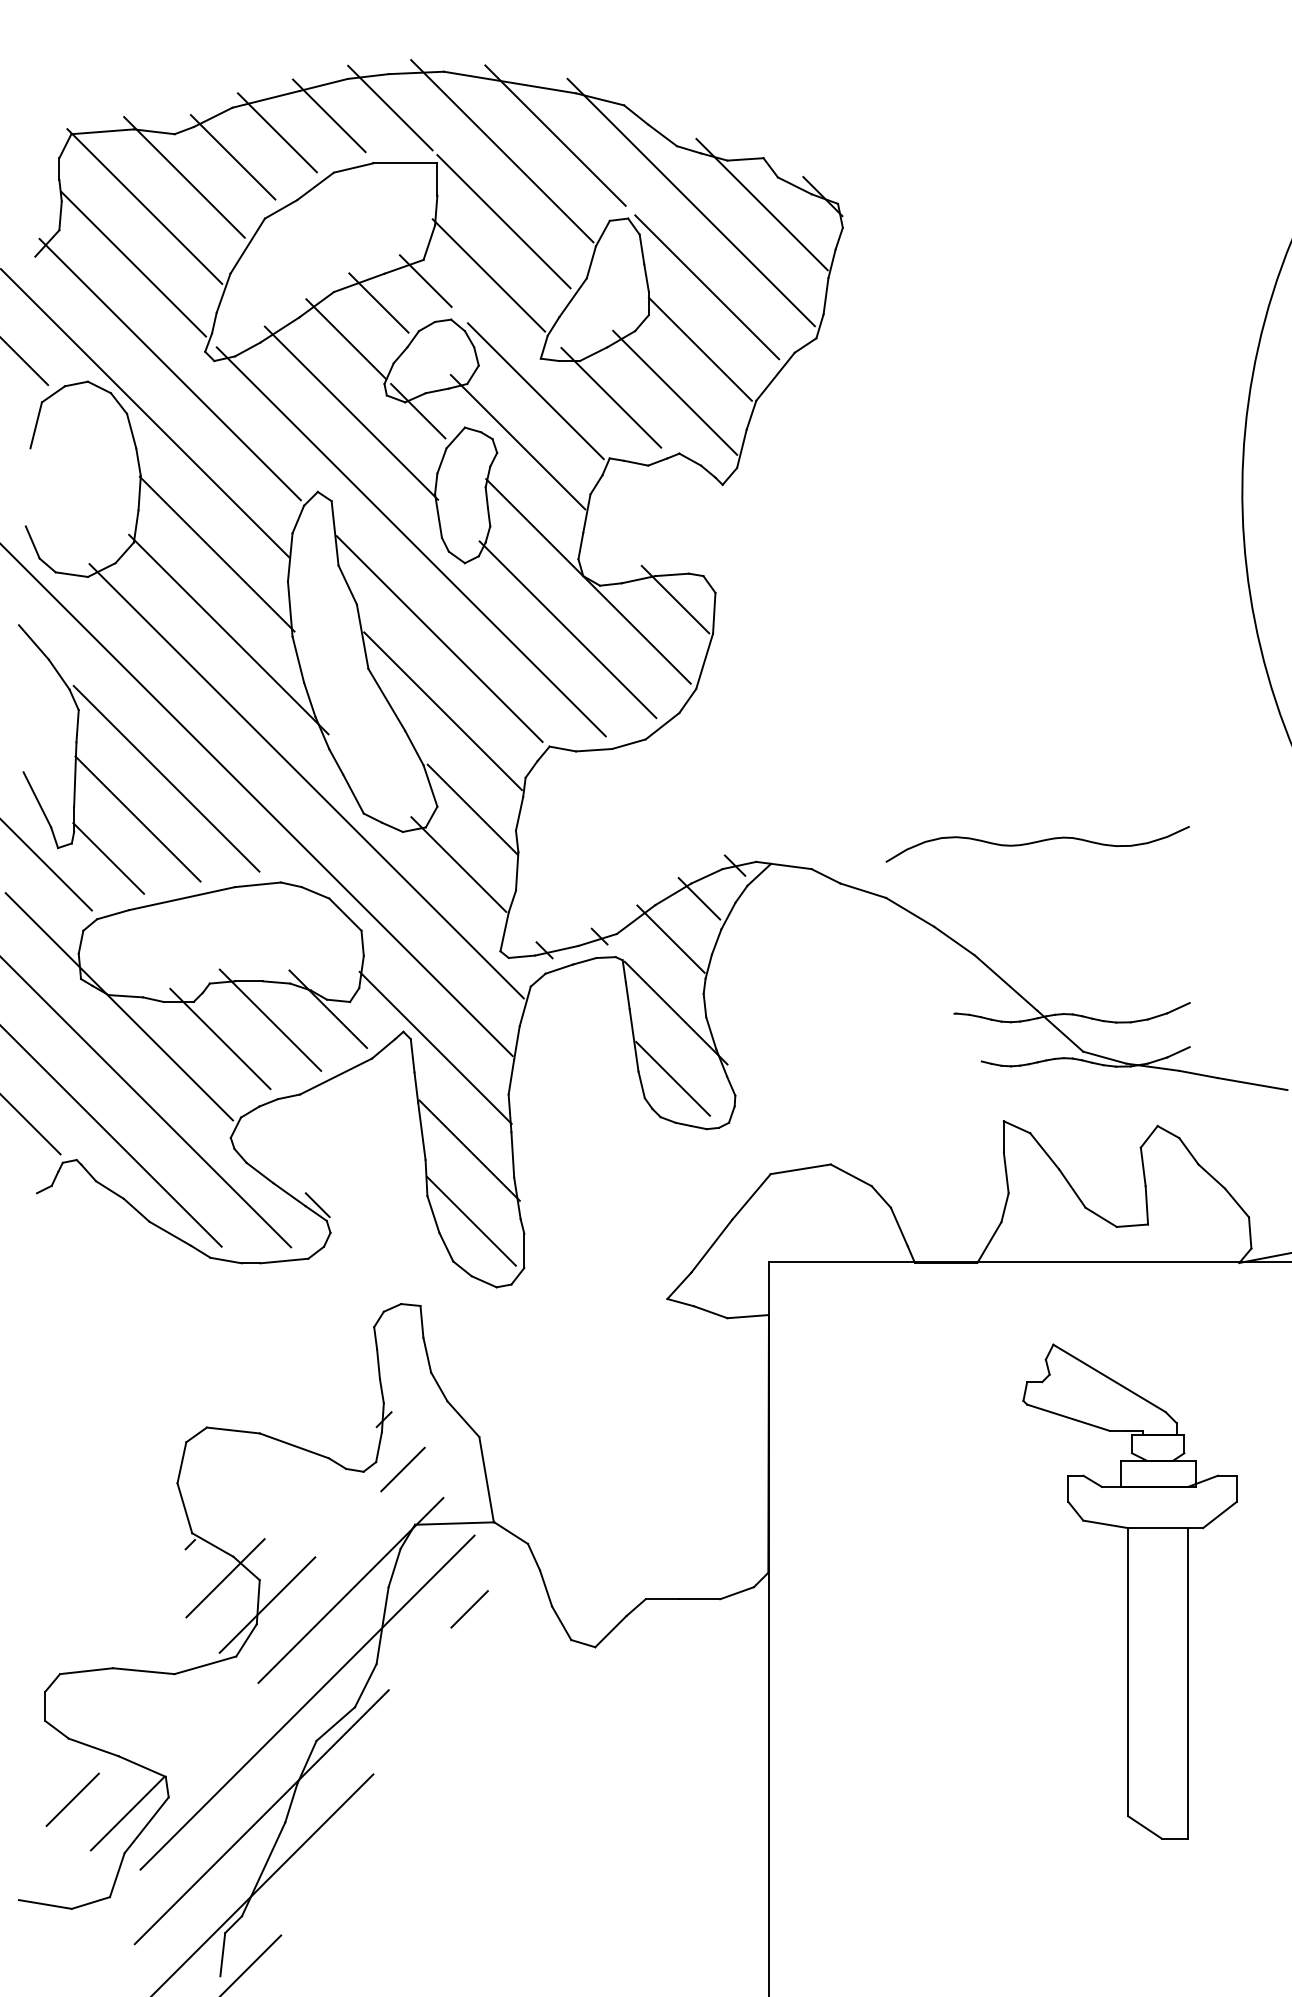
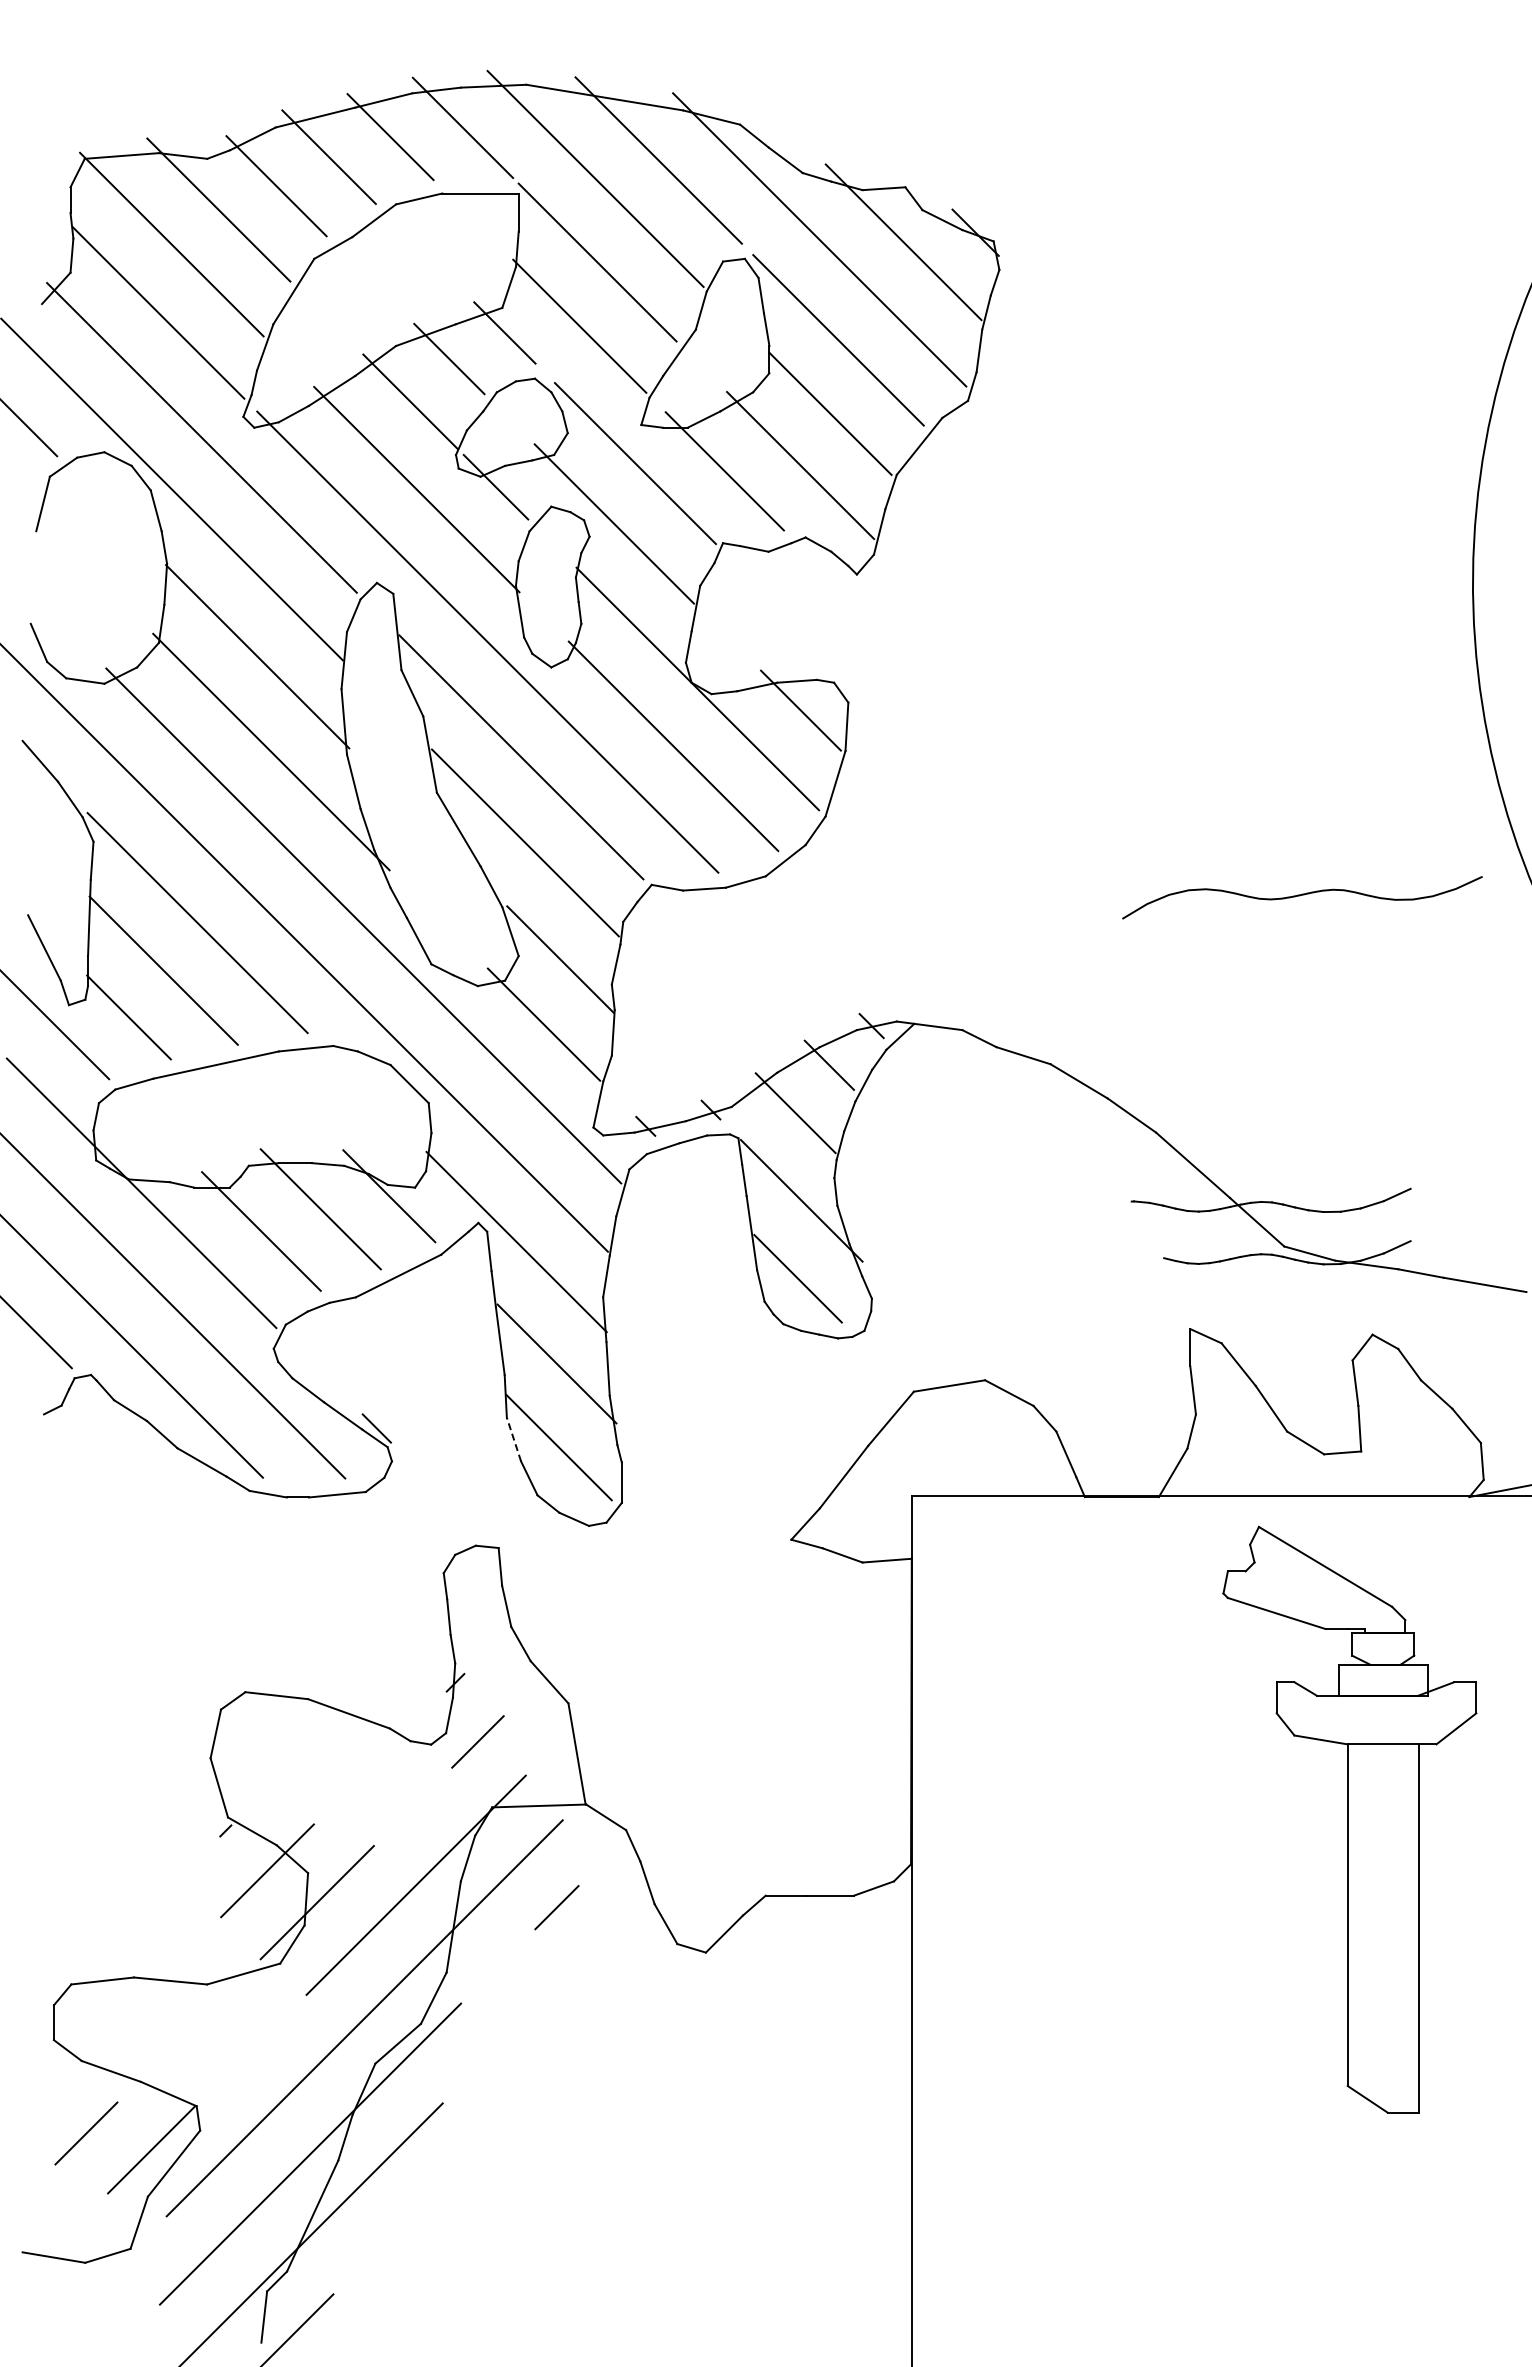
curve: (1037, 842) -> (1302, 895), moved
line: (433, 1214) -> (513, 1439), solid -> dashed
part: (1129, 1591) -> (1349, 1819), moved

